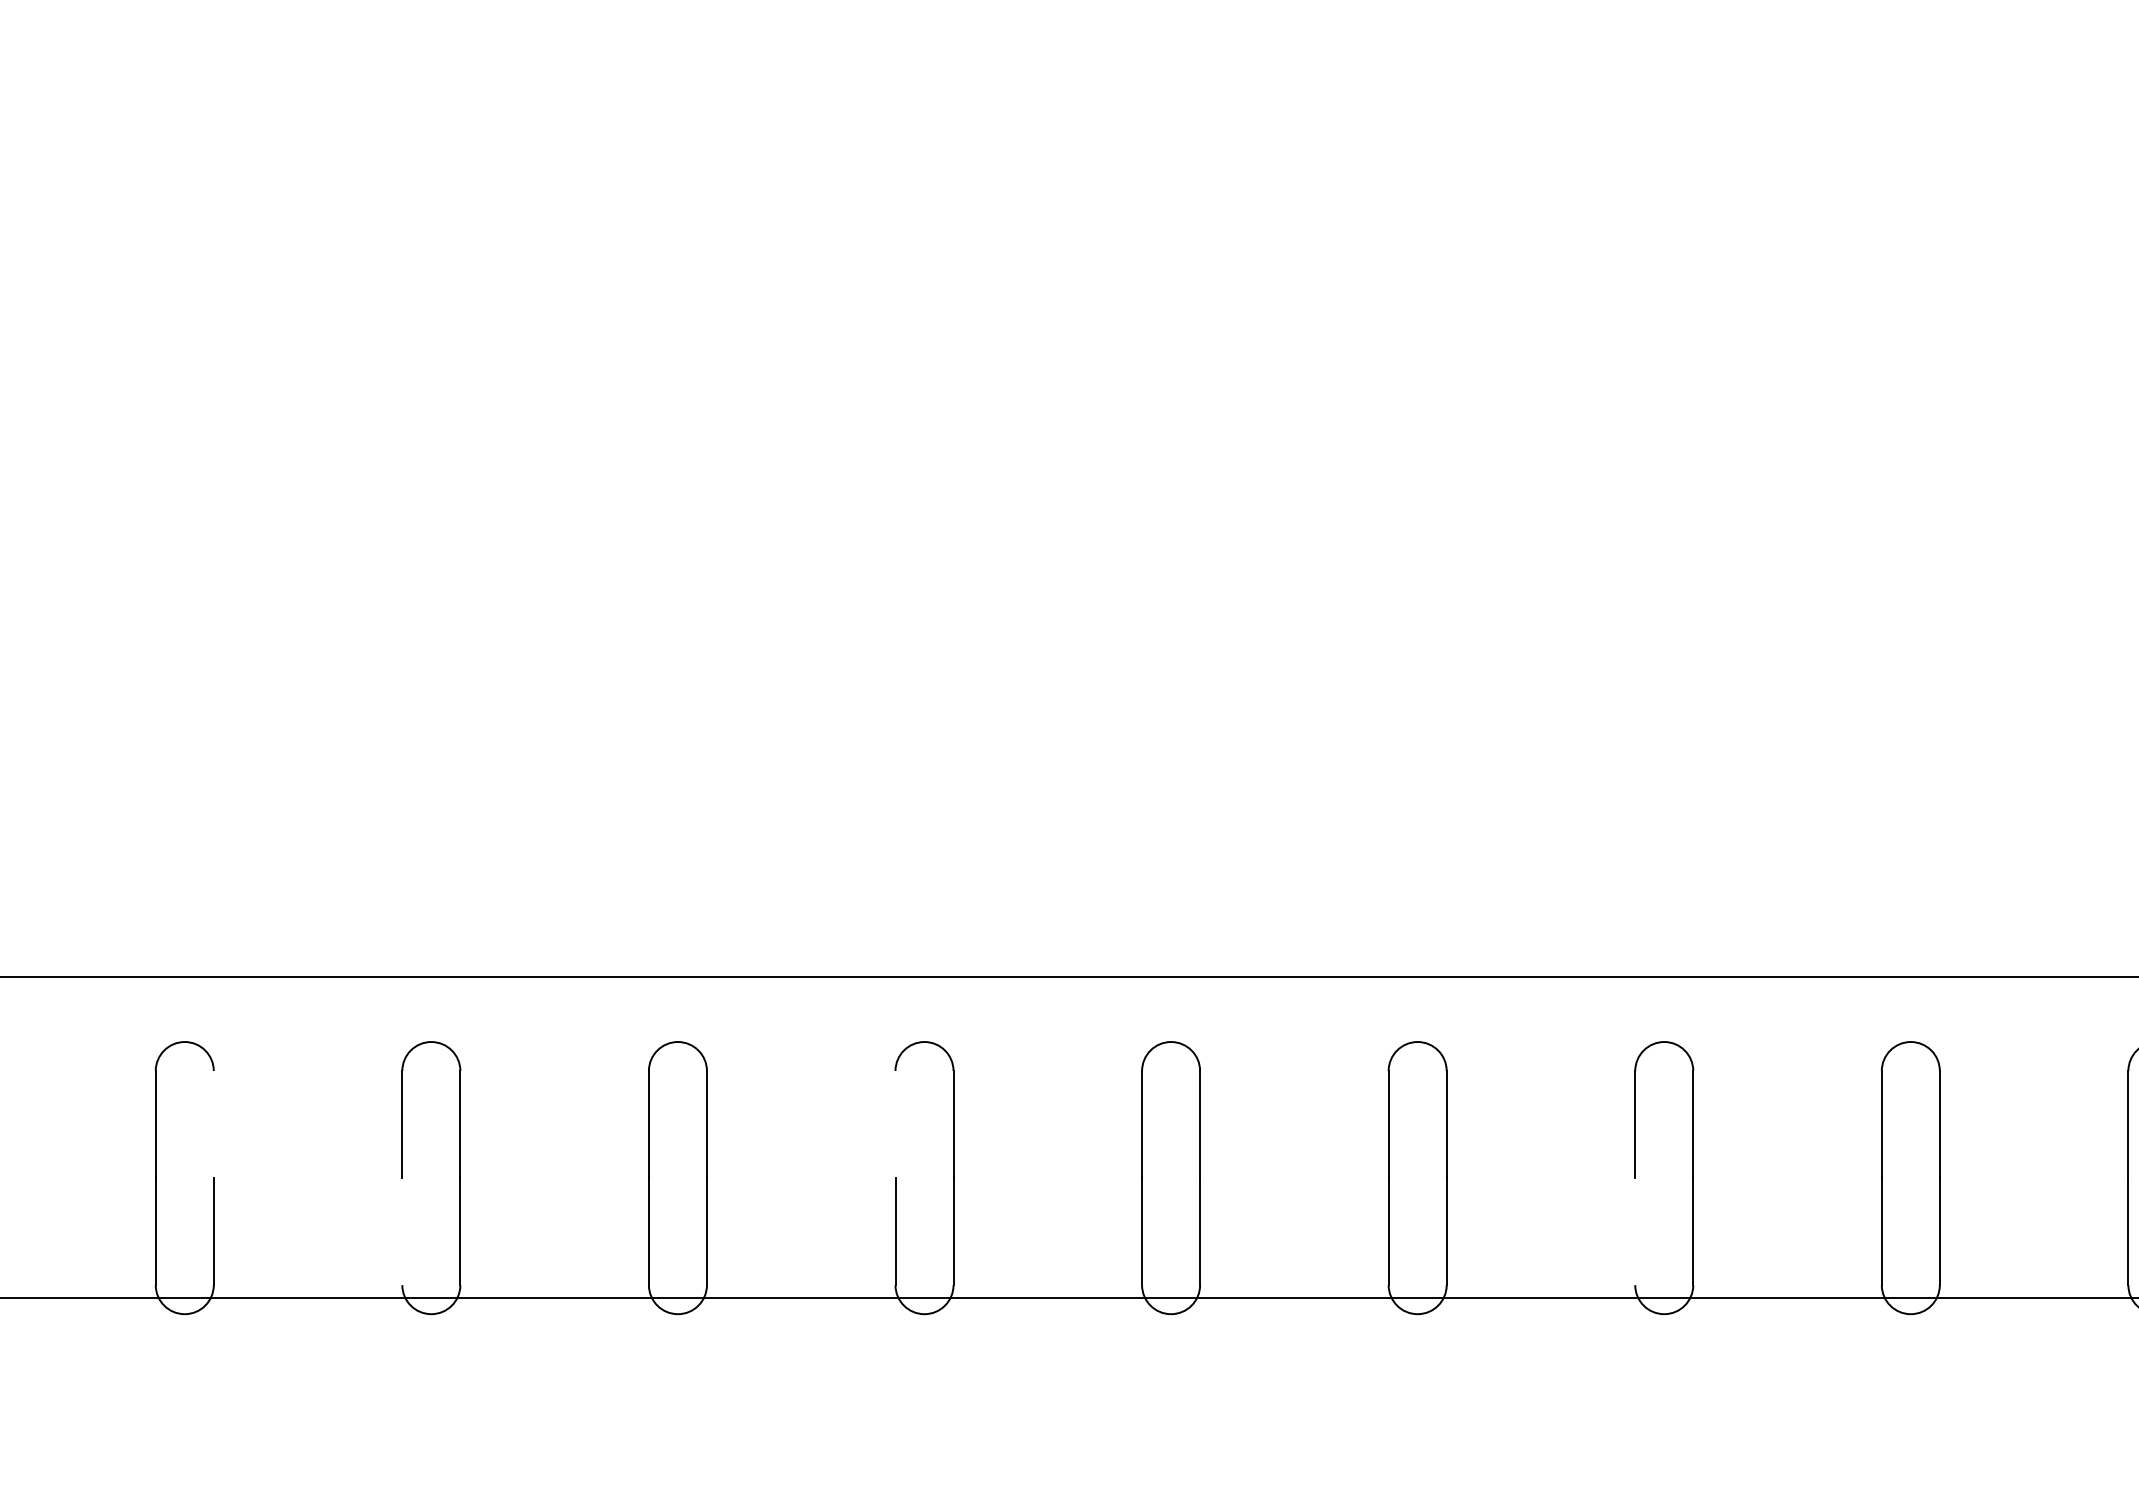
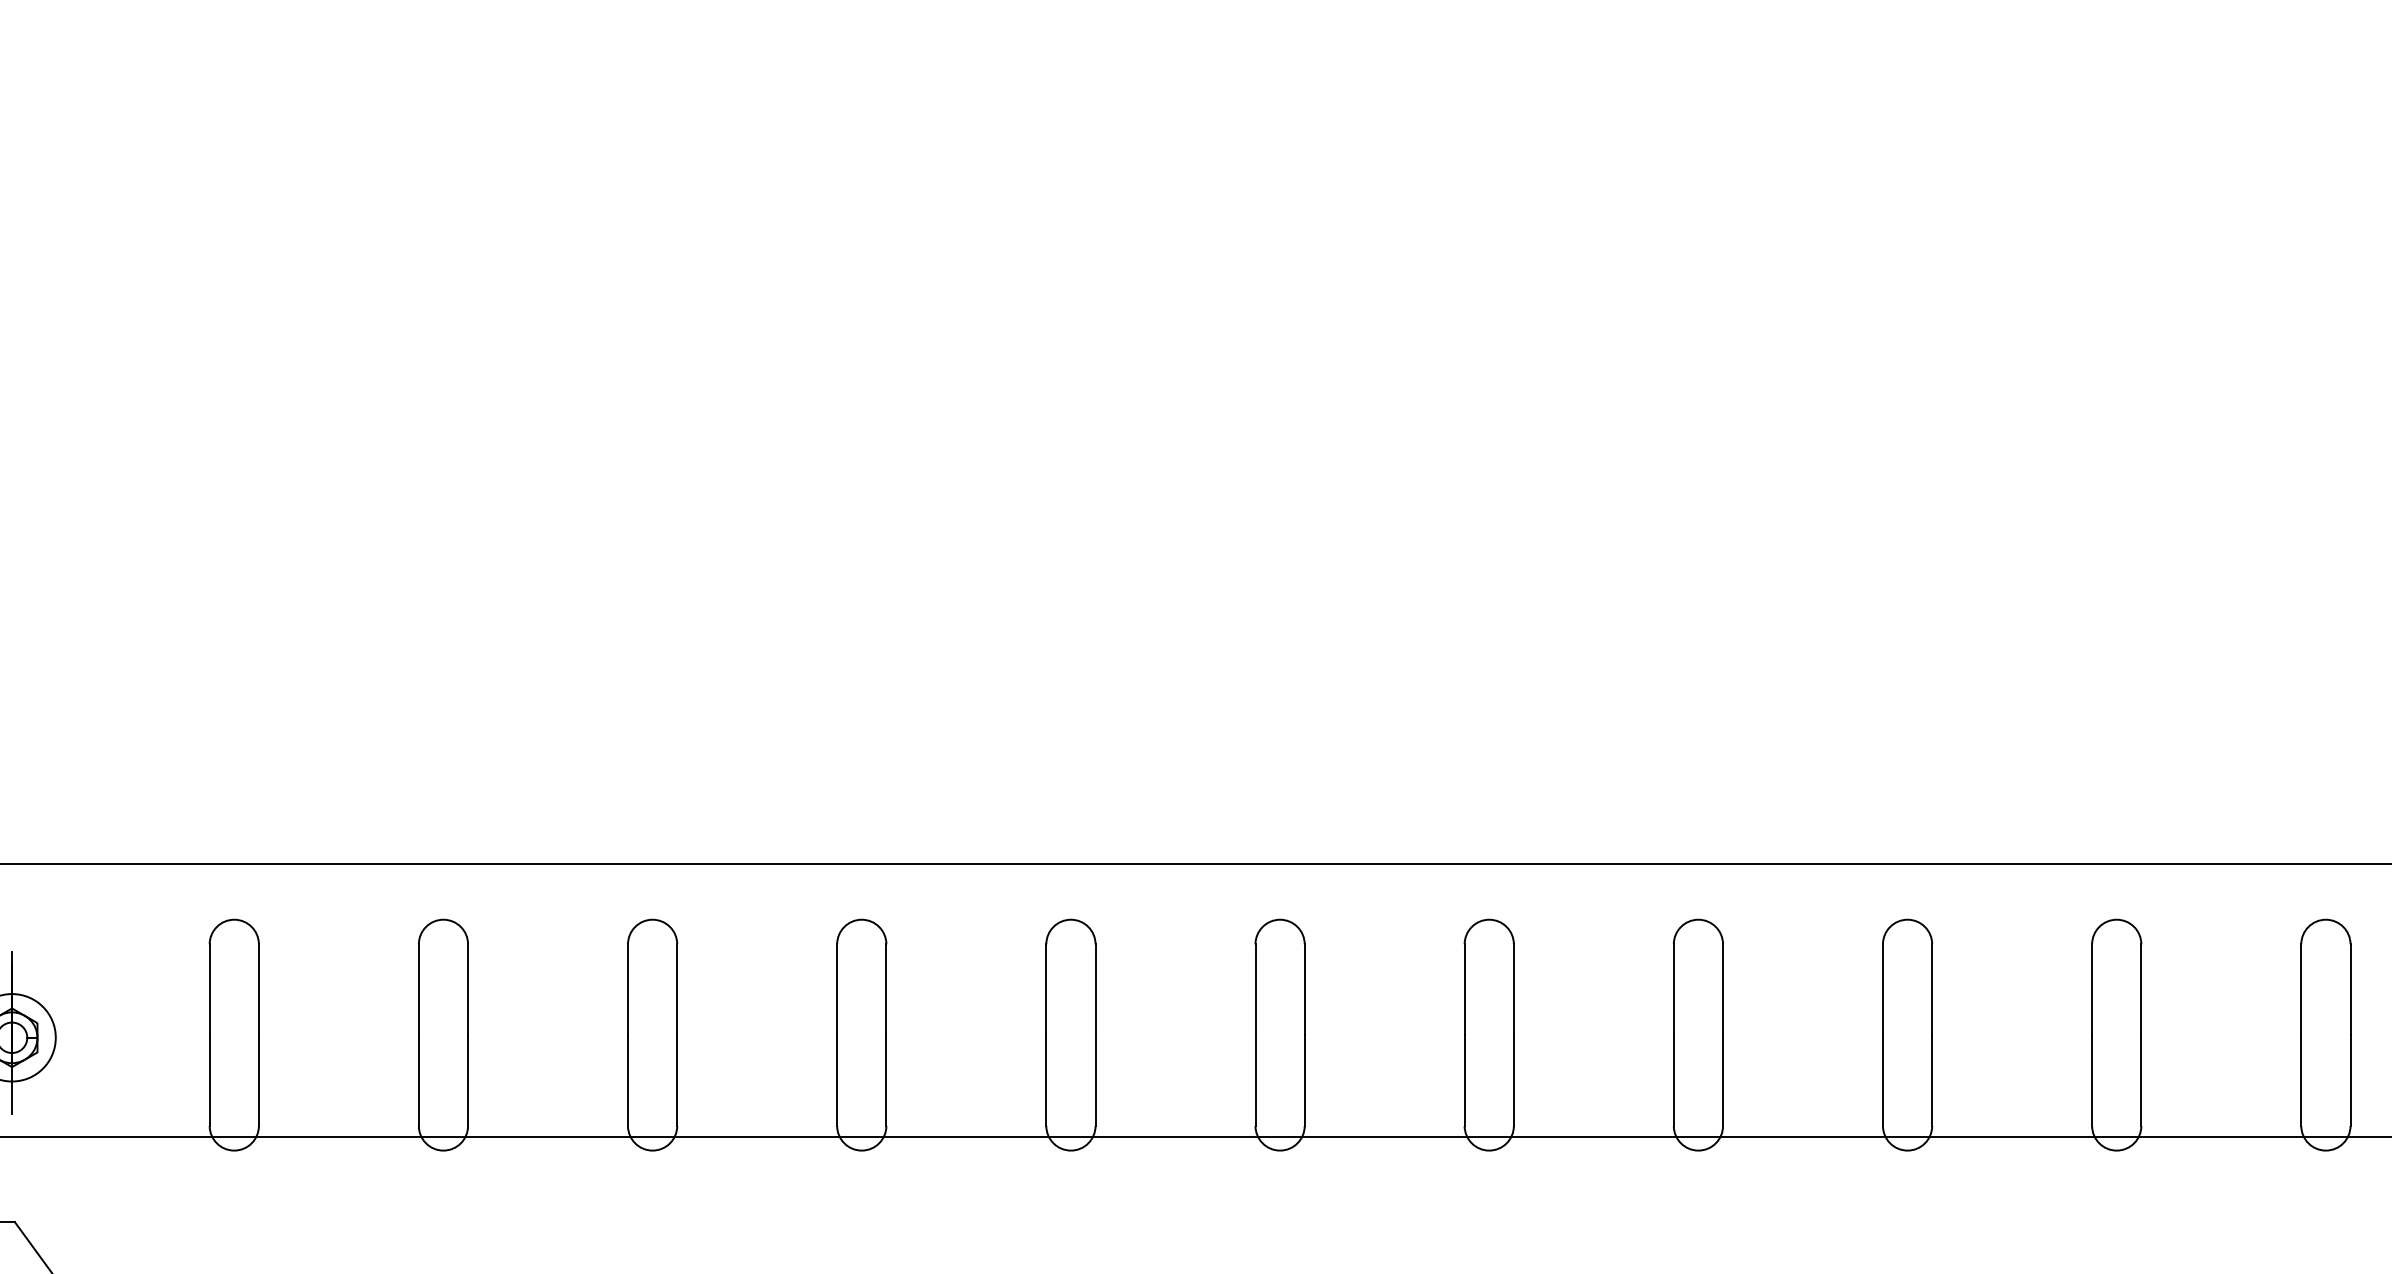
line: (214, 1124) -> (677, 989), added
line: (895, 1124) -> (1255, 989), added
line: (402, 1231) -> (837, 1080), added
line: (1634, 1231) -> (1882, 1080), added

